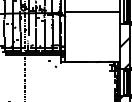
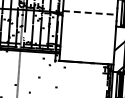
line: (92, 11) -> (90, 12), solid -> dashed

